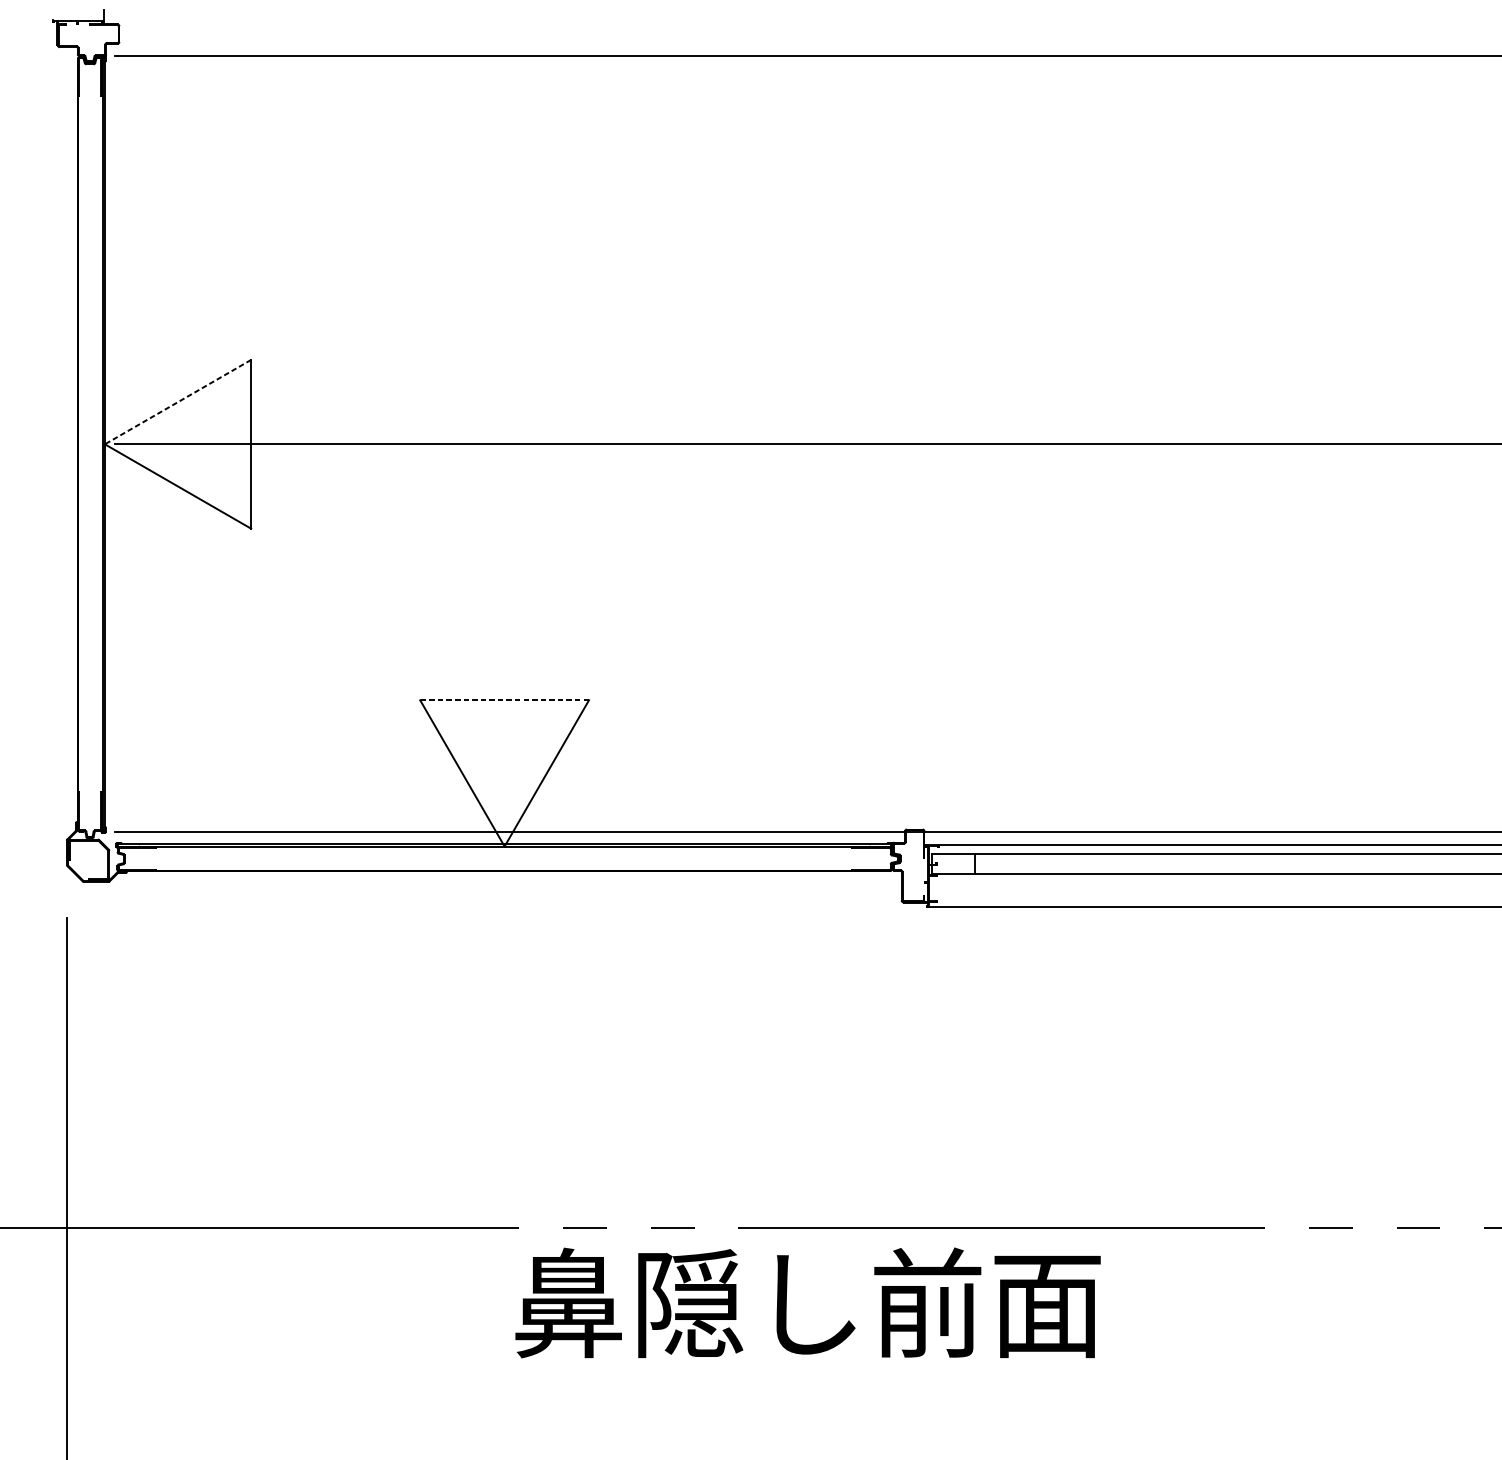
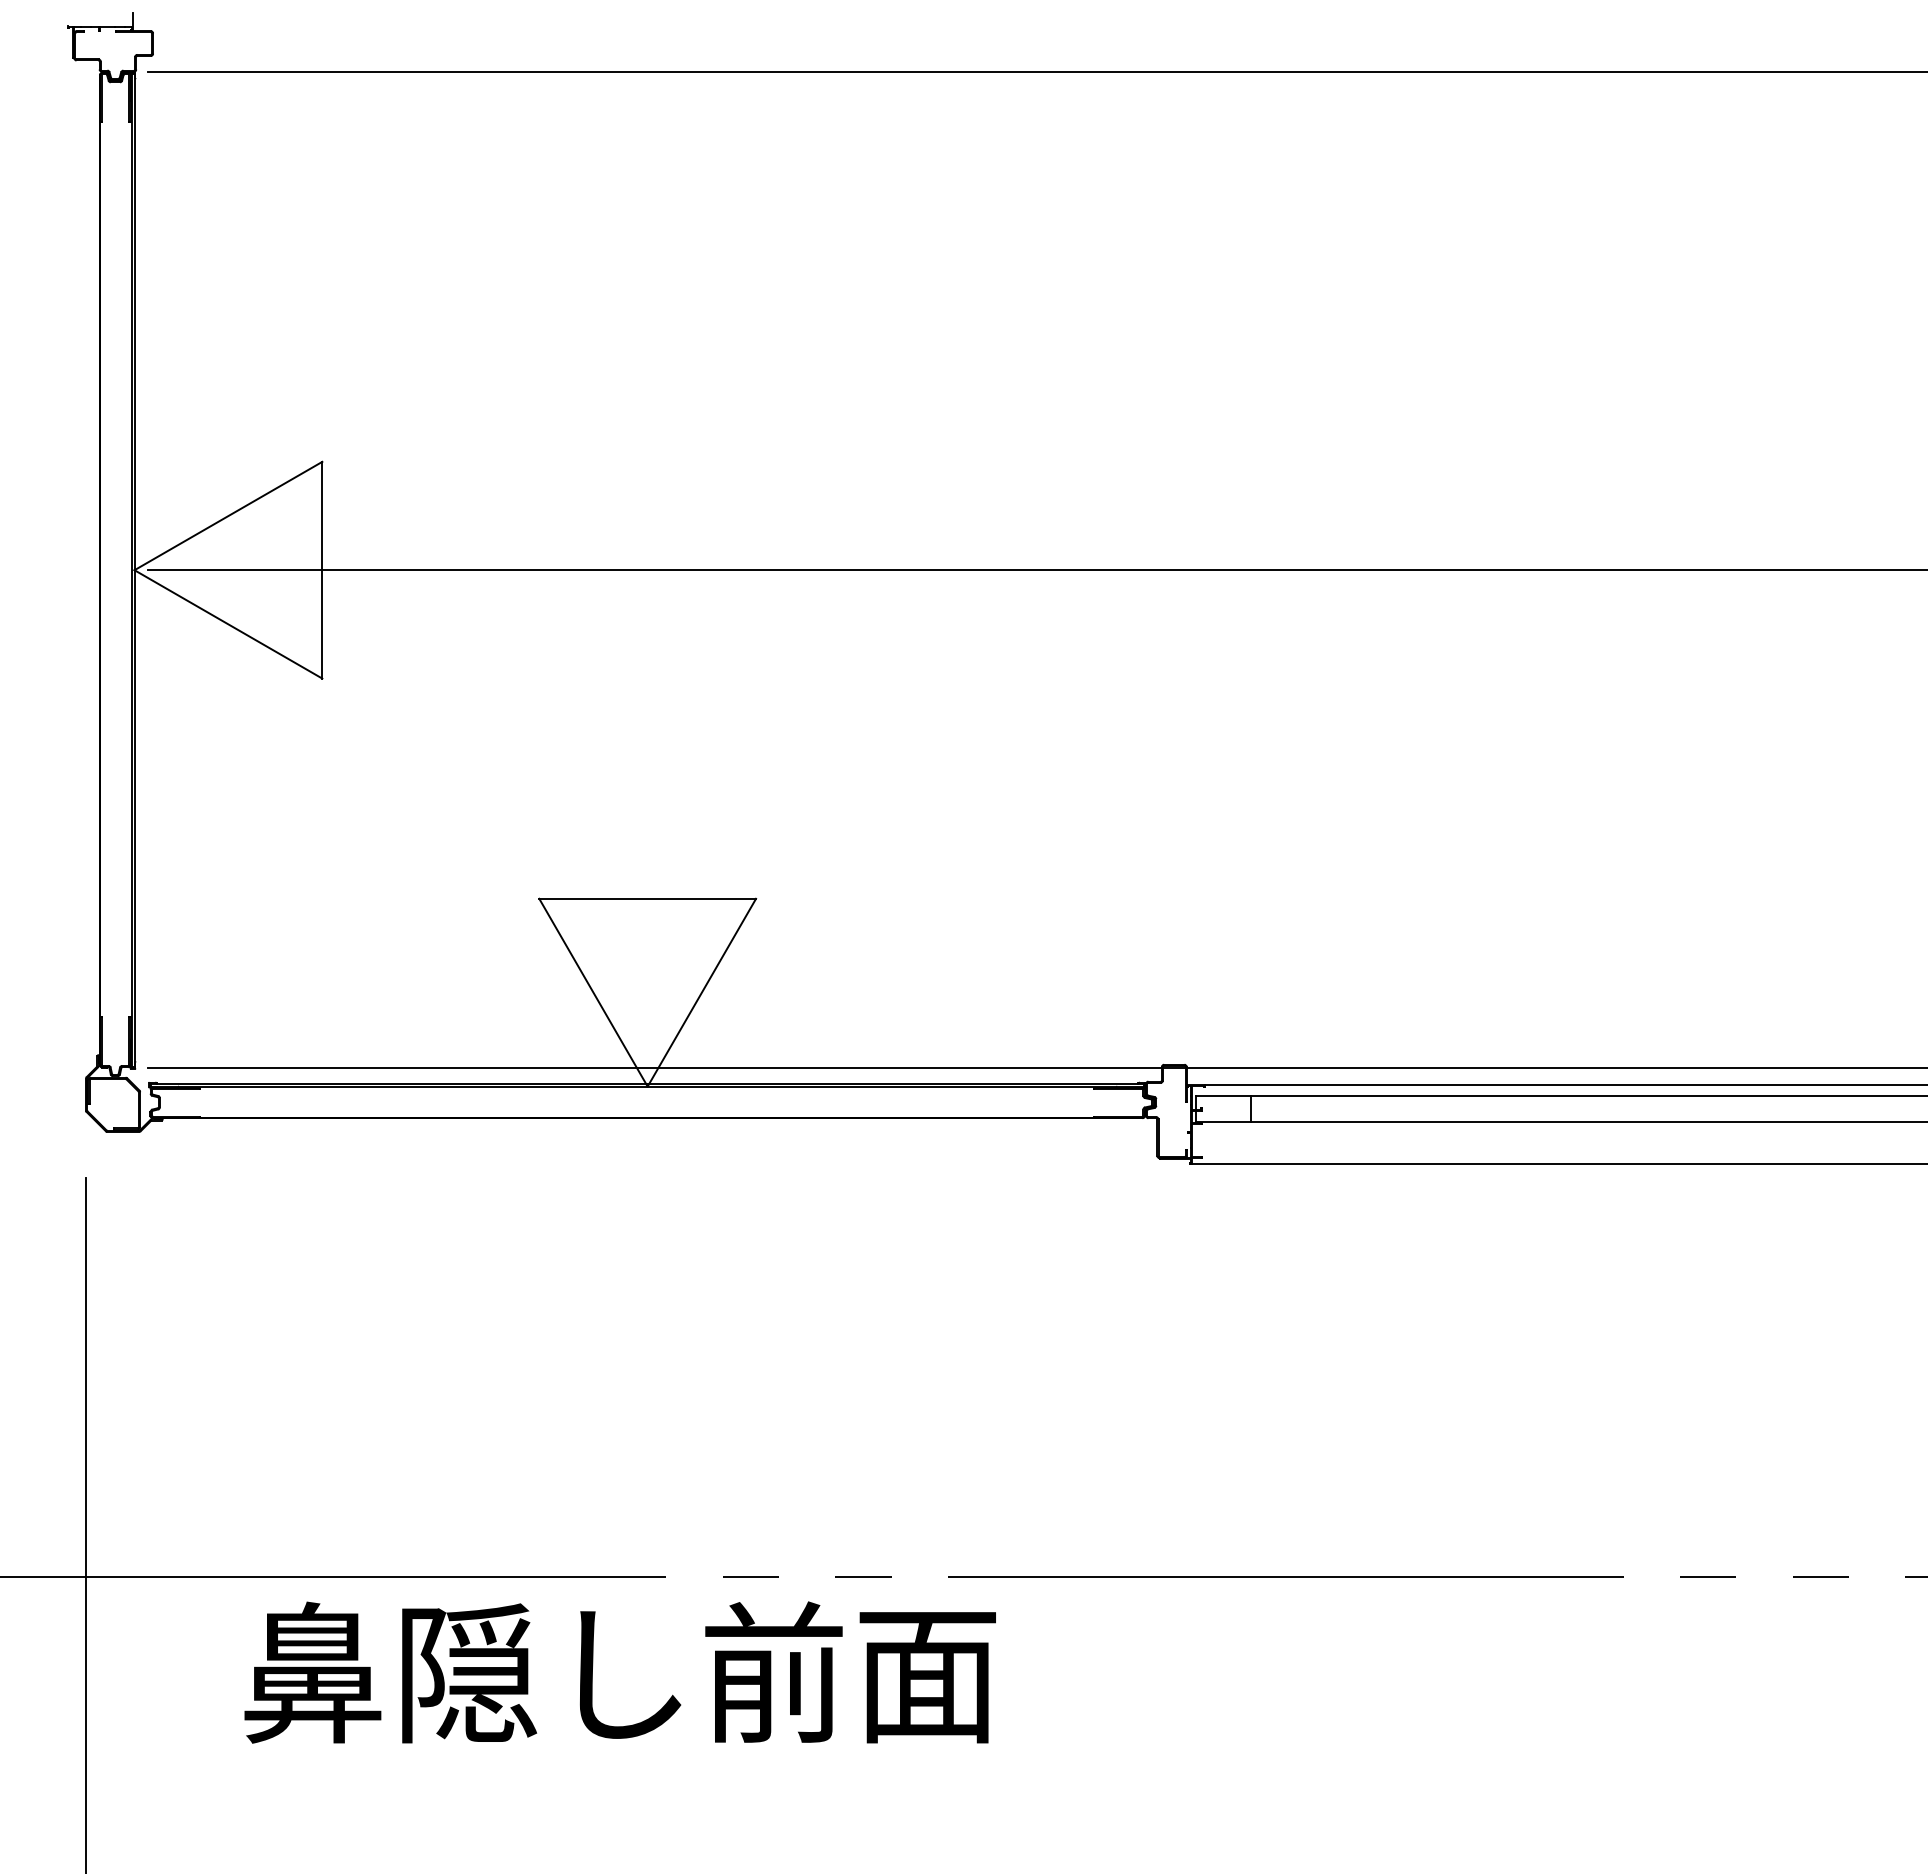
line: (178, 402) -> (228, 516), dashed -> solid
line: (504, 700) -> (647, 898), dashed -> solid
text: (807, 1302) -> (619, 1672), moved

